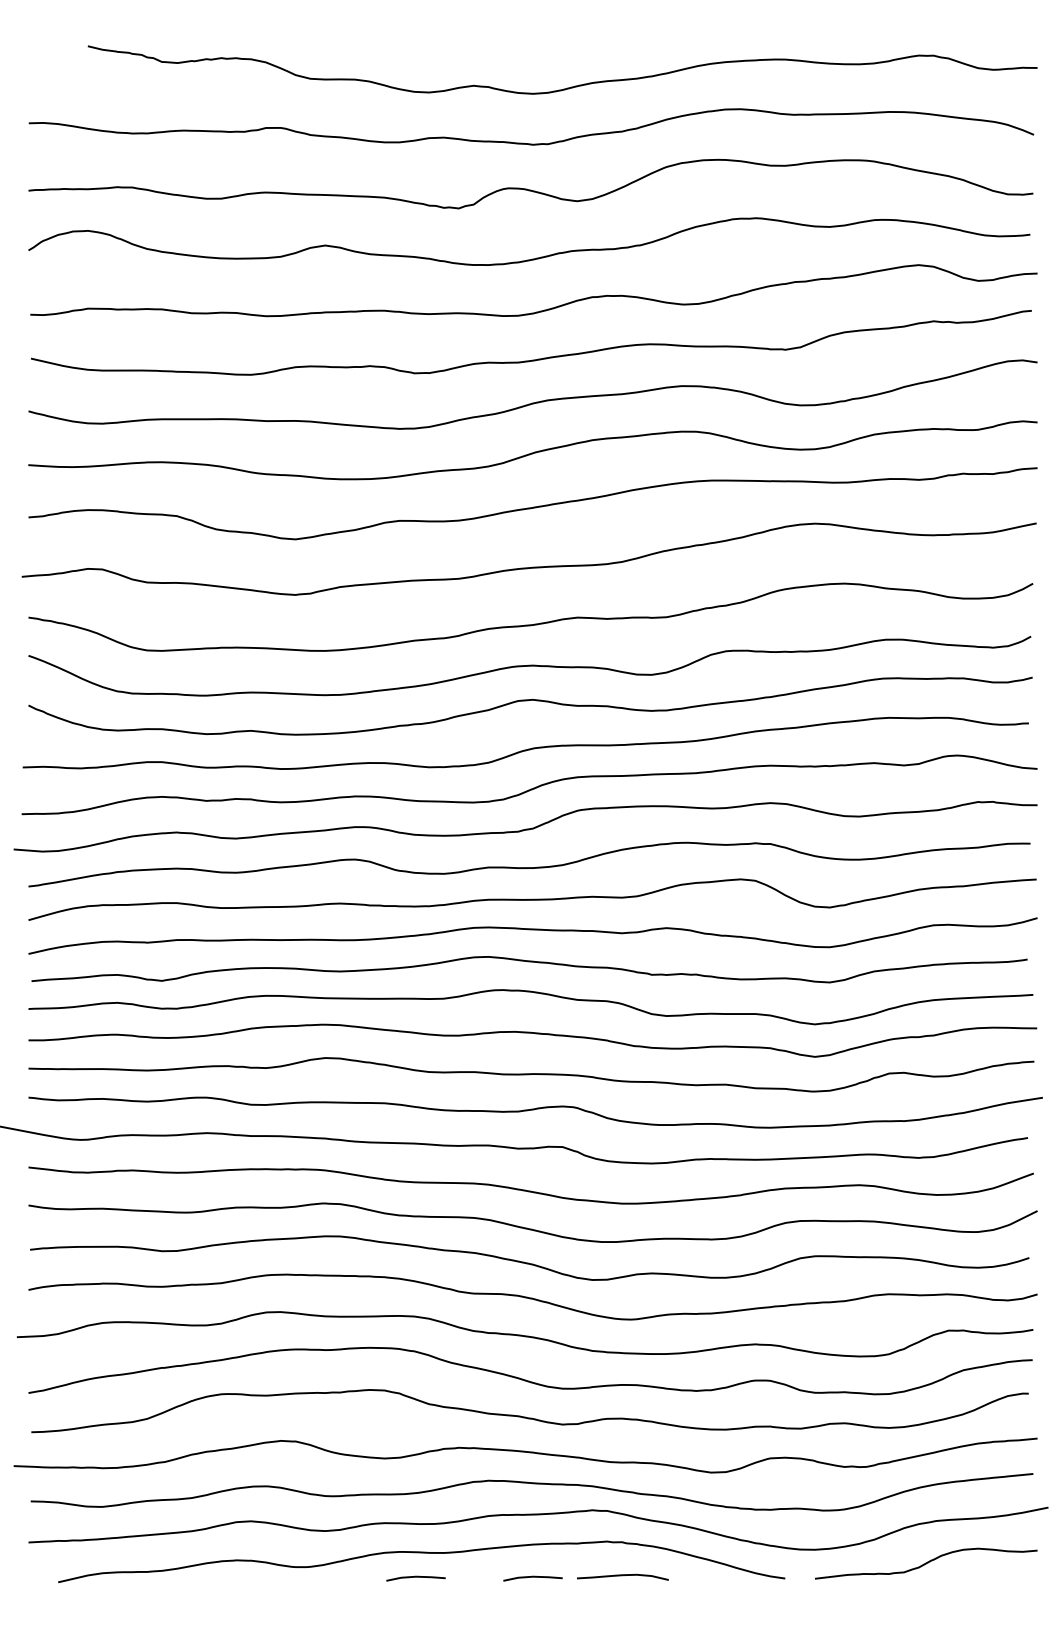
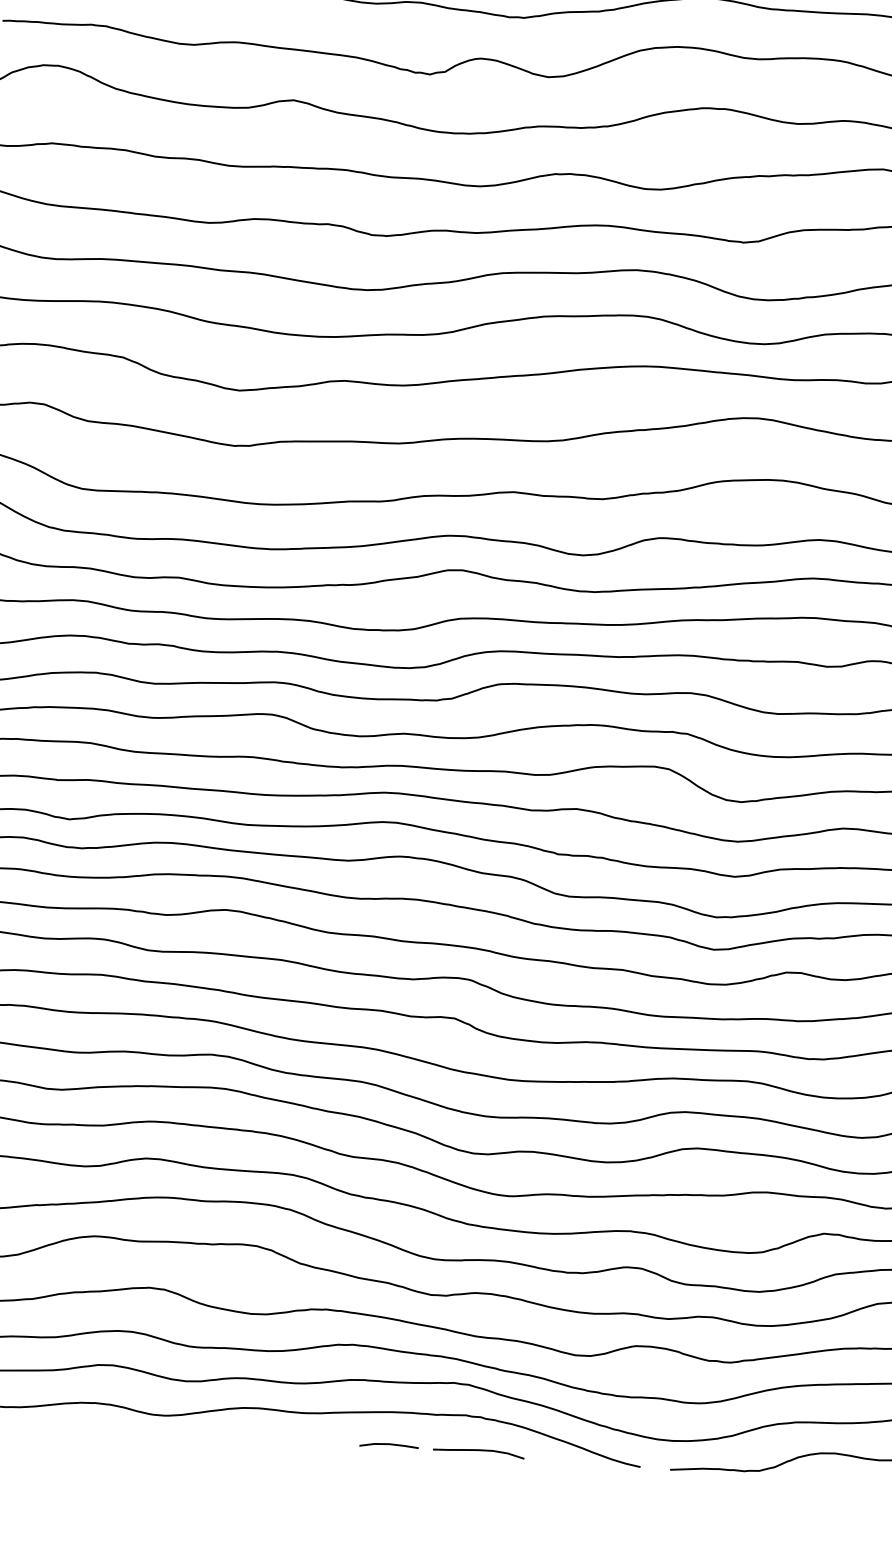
line: (415, 1577) -> (272, 1435), removed

